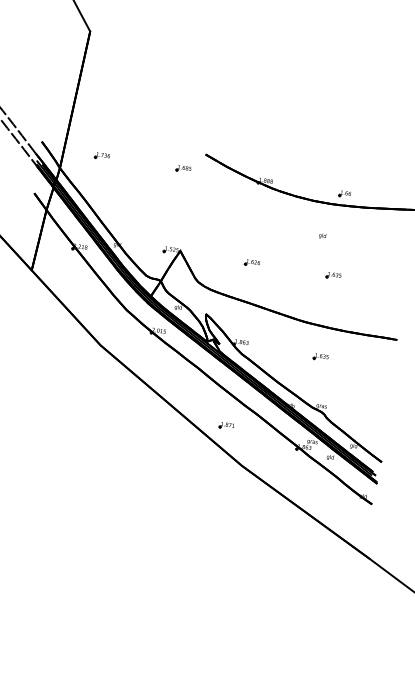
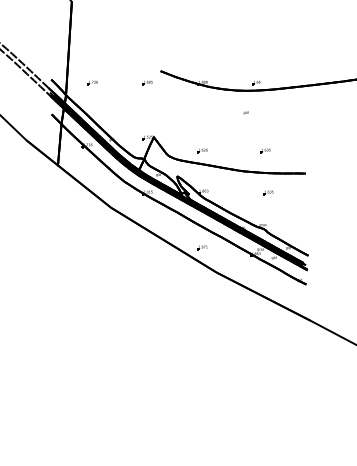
part: (252, 262) -> (202, 150), moved
part: (333, 275) -> (265, 150), moved
part: (321, 356) -> (268, 192), moved

